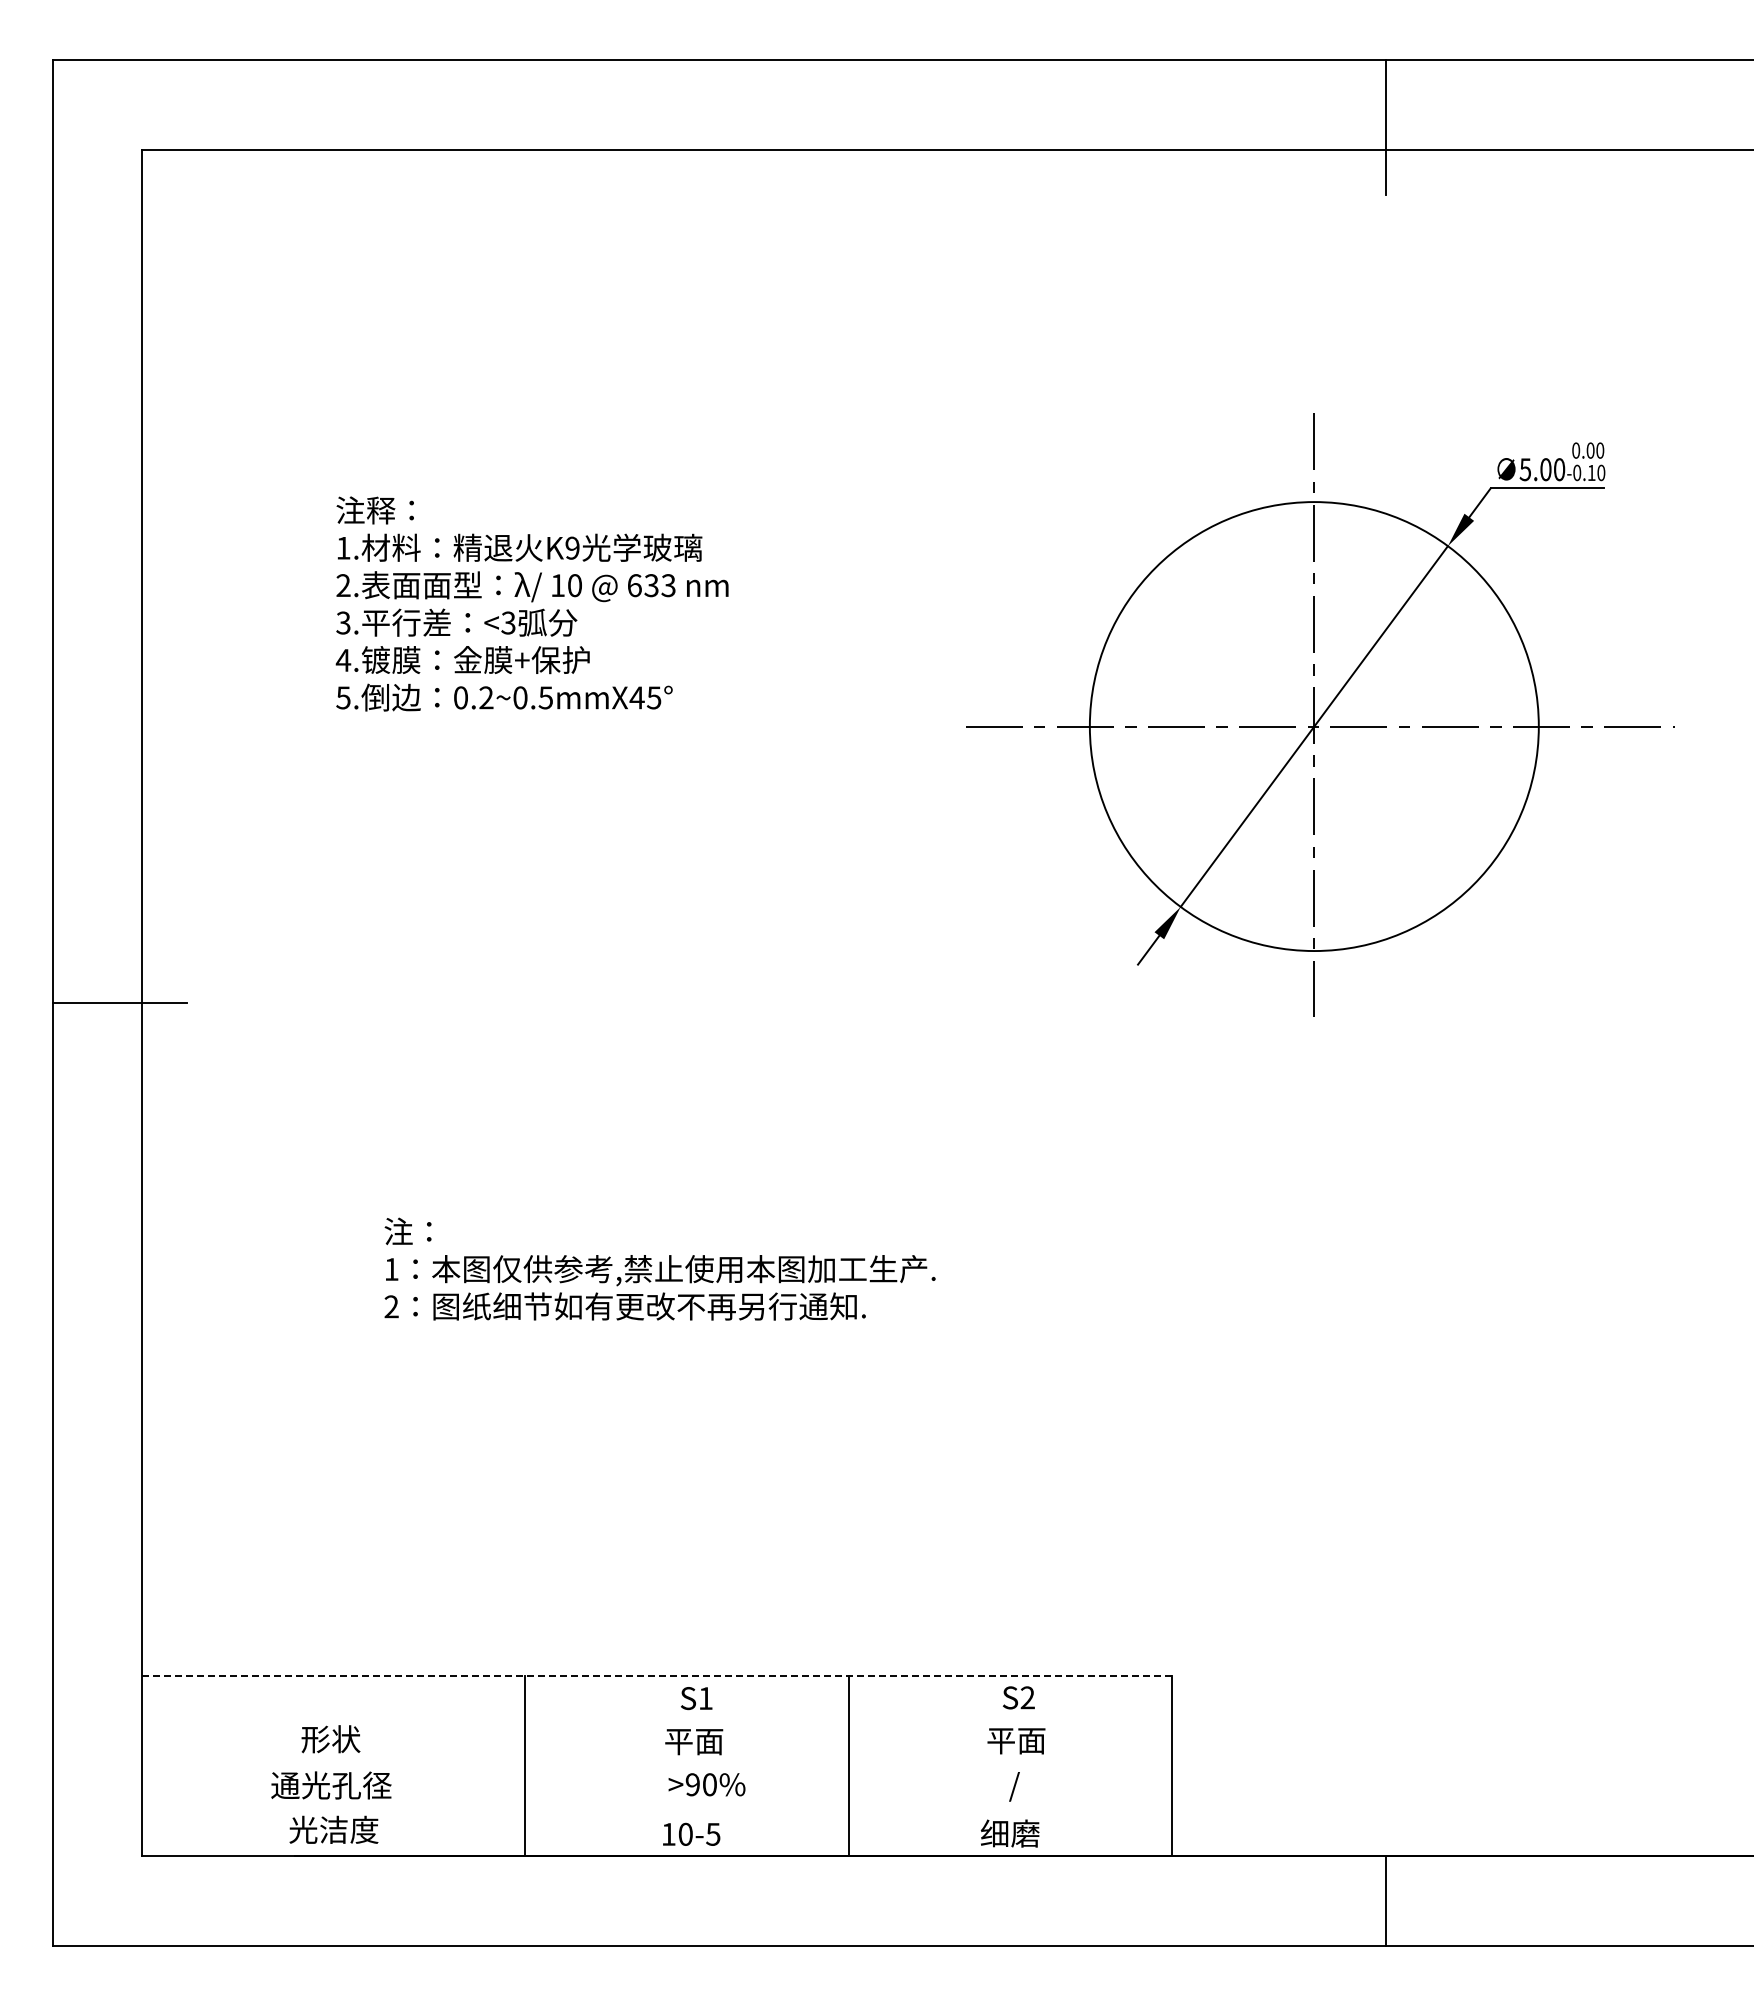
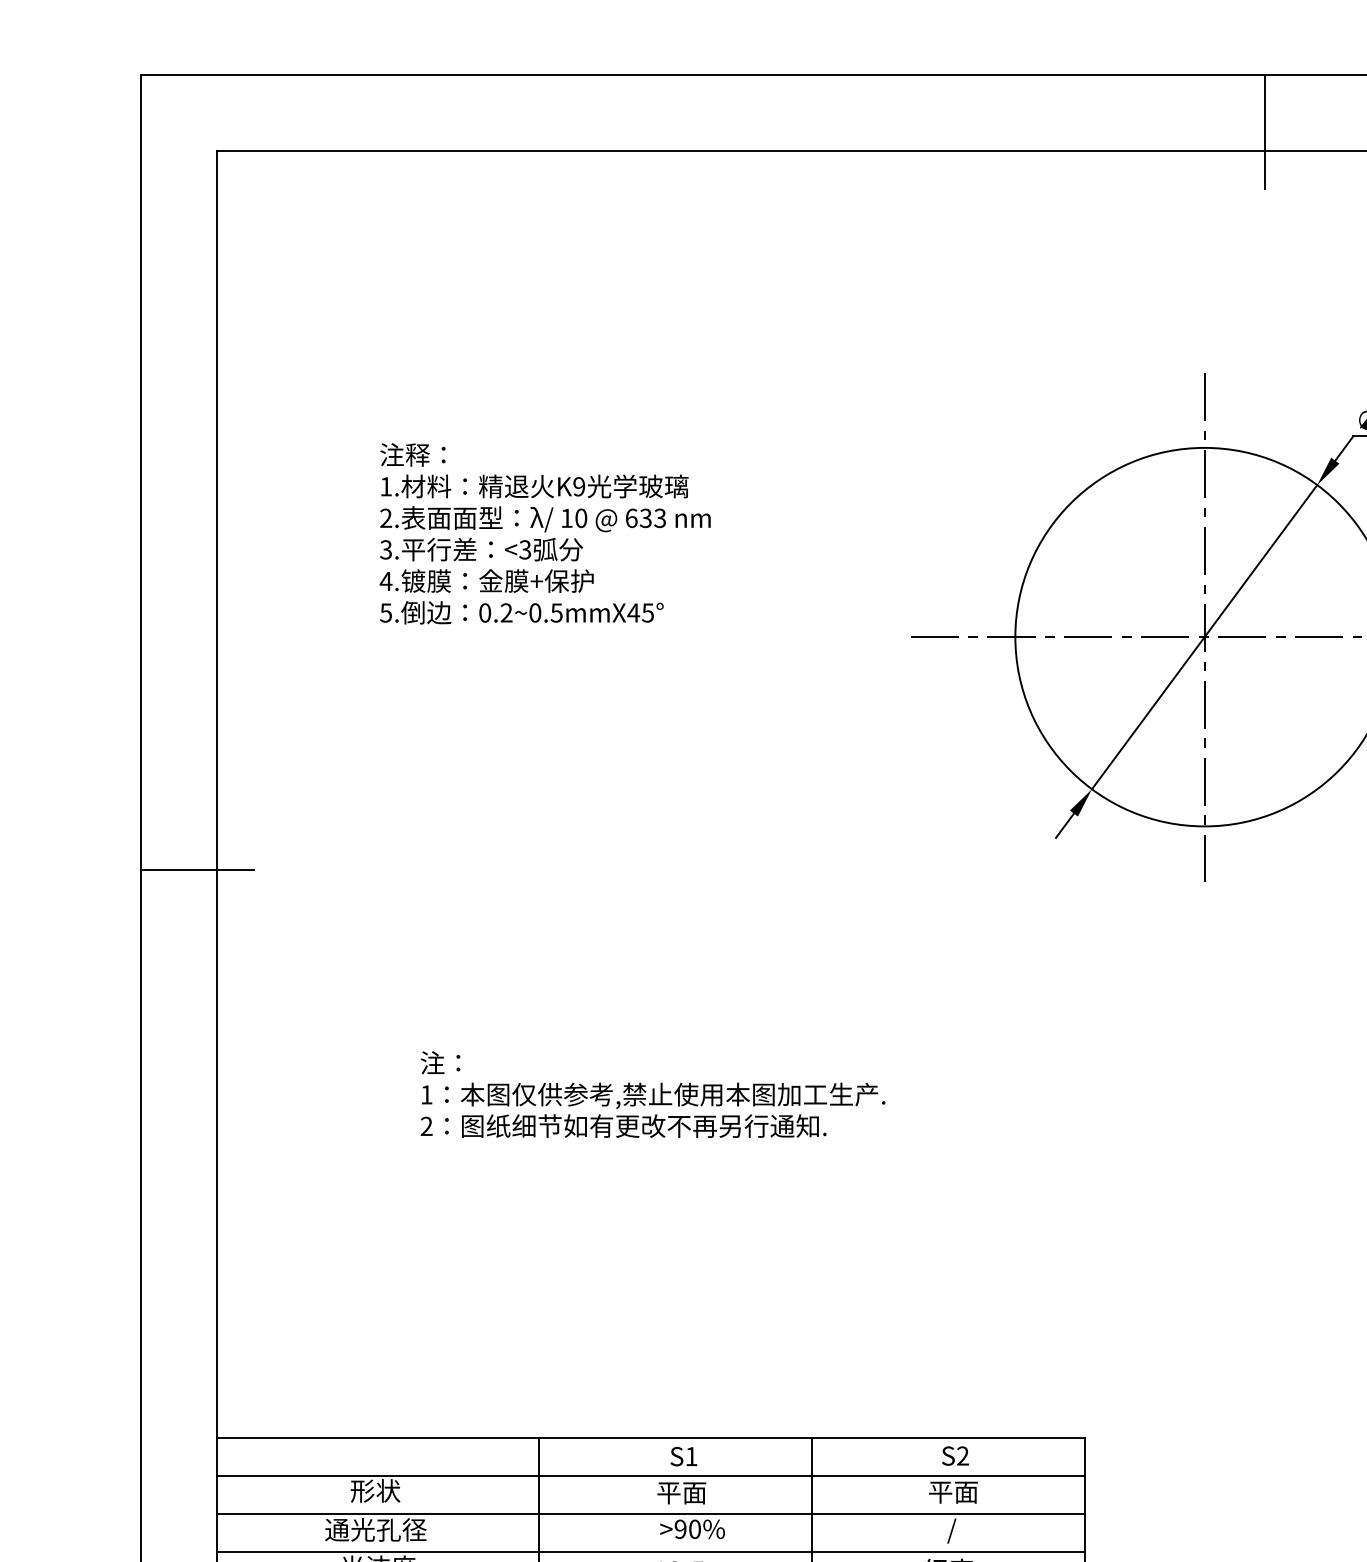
line: (657, 1676) -> (650, 1438), dashed -> solid
line: (656, 1721) -> (650, 1476), added
line: (656, 1766) -> (650, 1513), added
line: (656, 1811) -> (650, 1551), added

